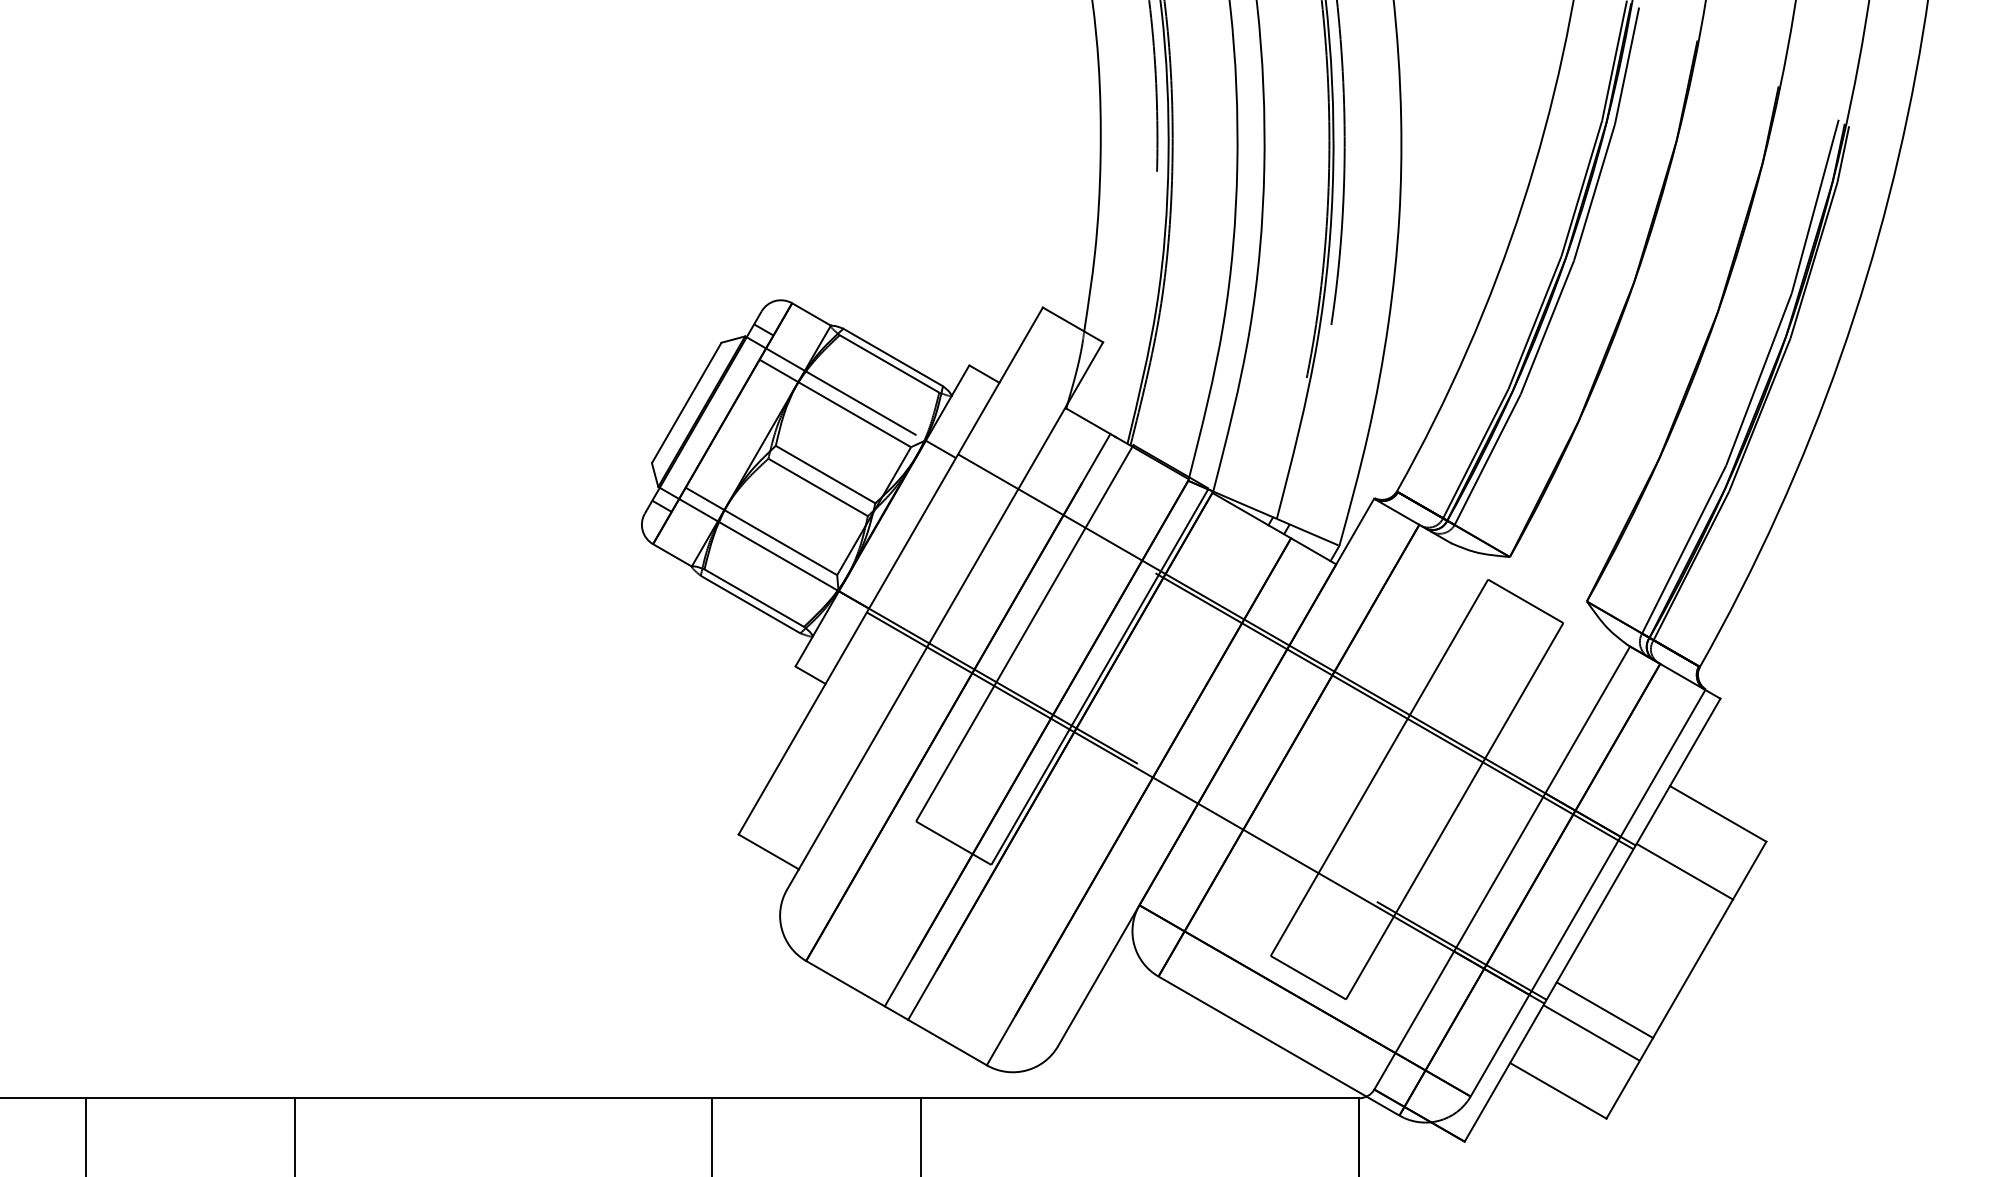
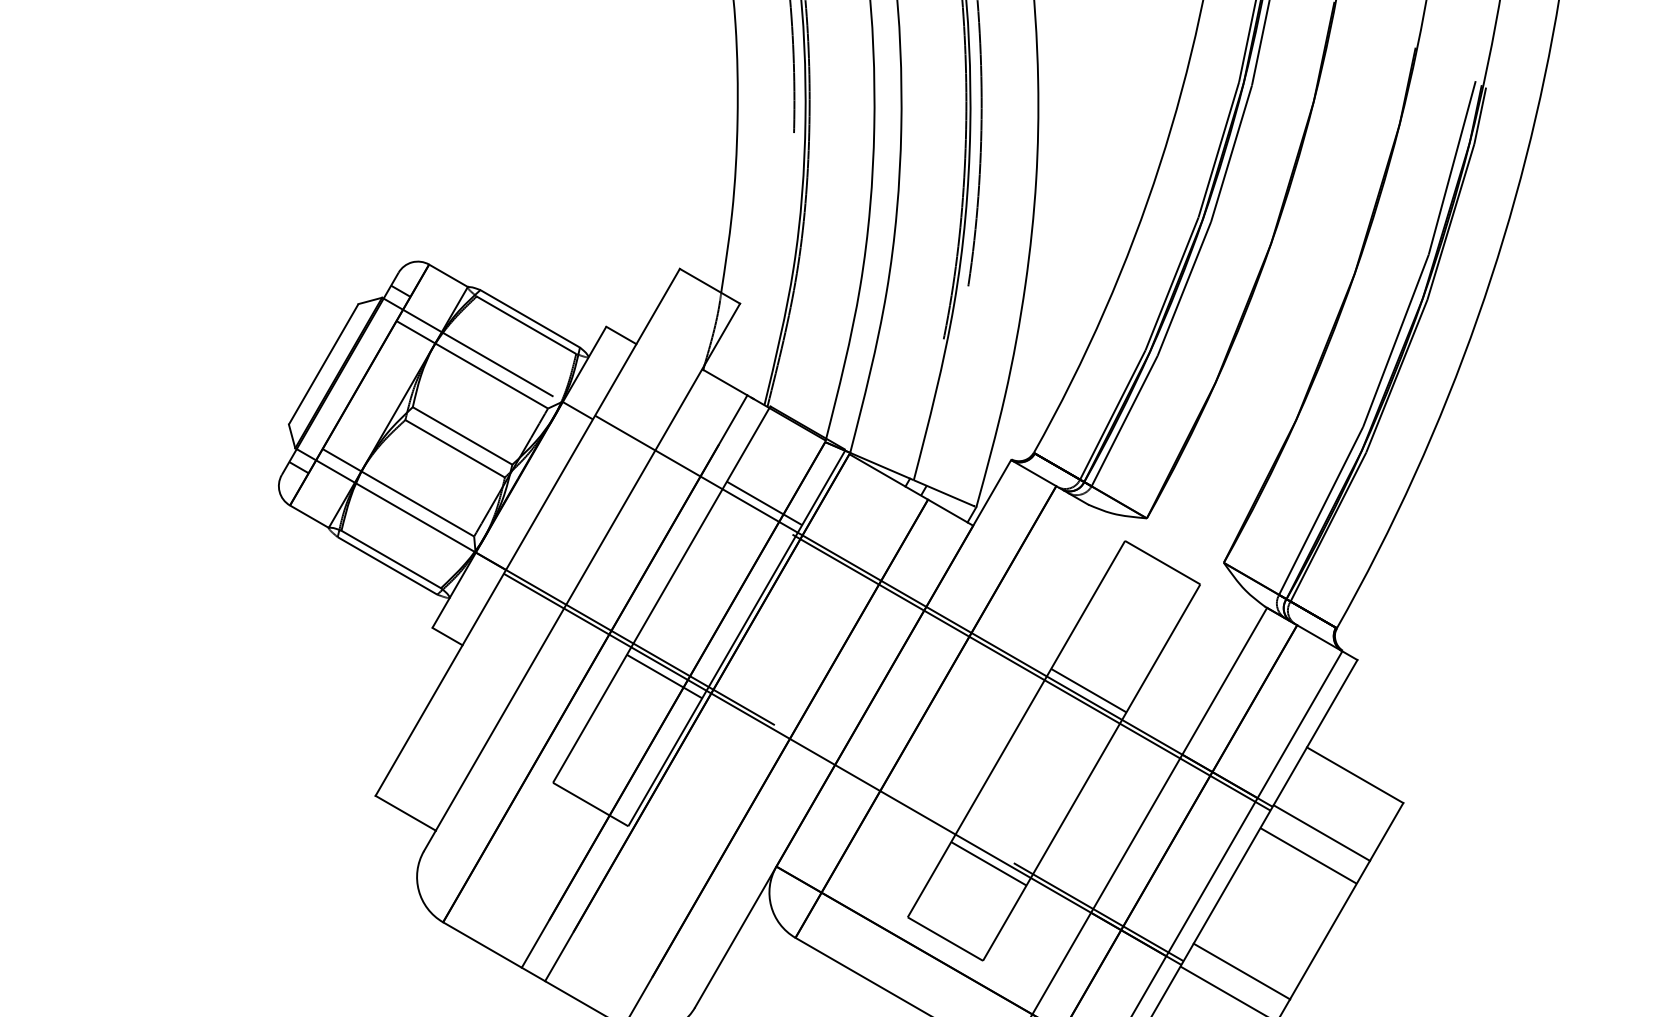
line: (1127, 541) -> (764, 502), added
line: (1027, 714) -> (664, 675), added
line: (1451, 729) -> (1088, 690), added
line: (1671, 894) -> (1308, 855), added
line: (1351, 902) -> (988, 863), added

